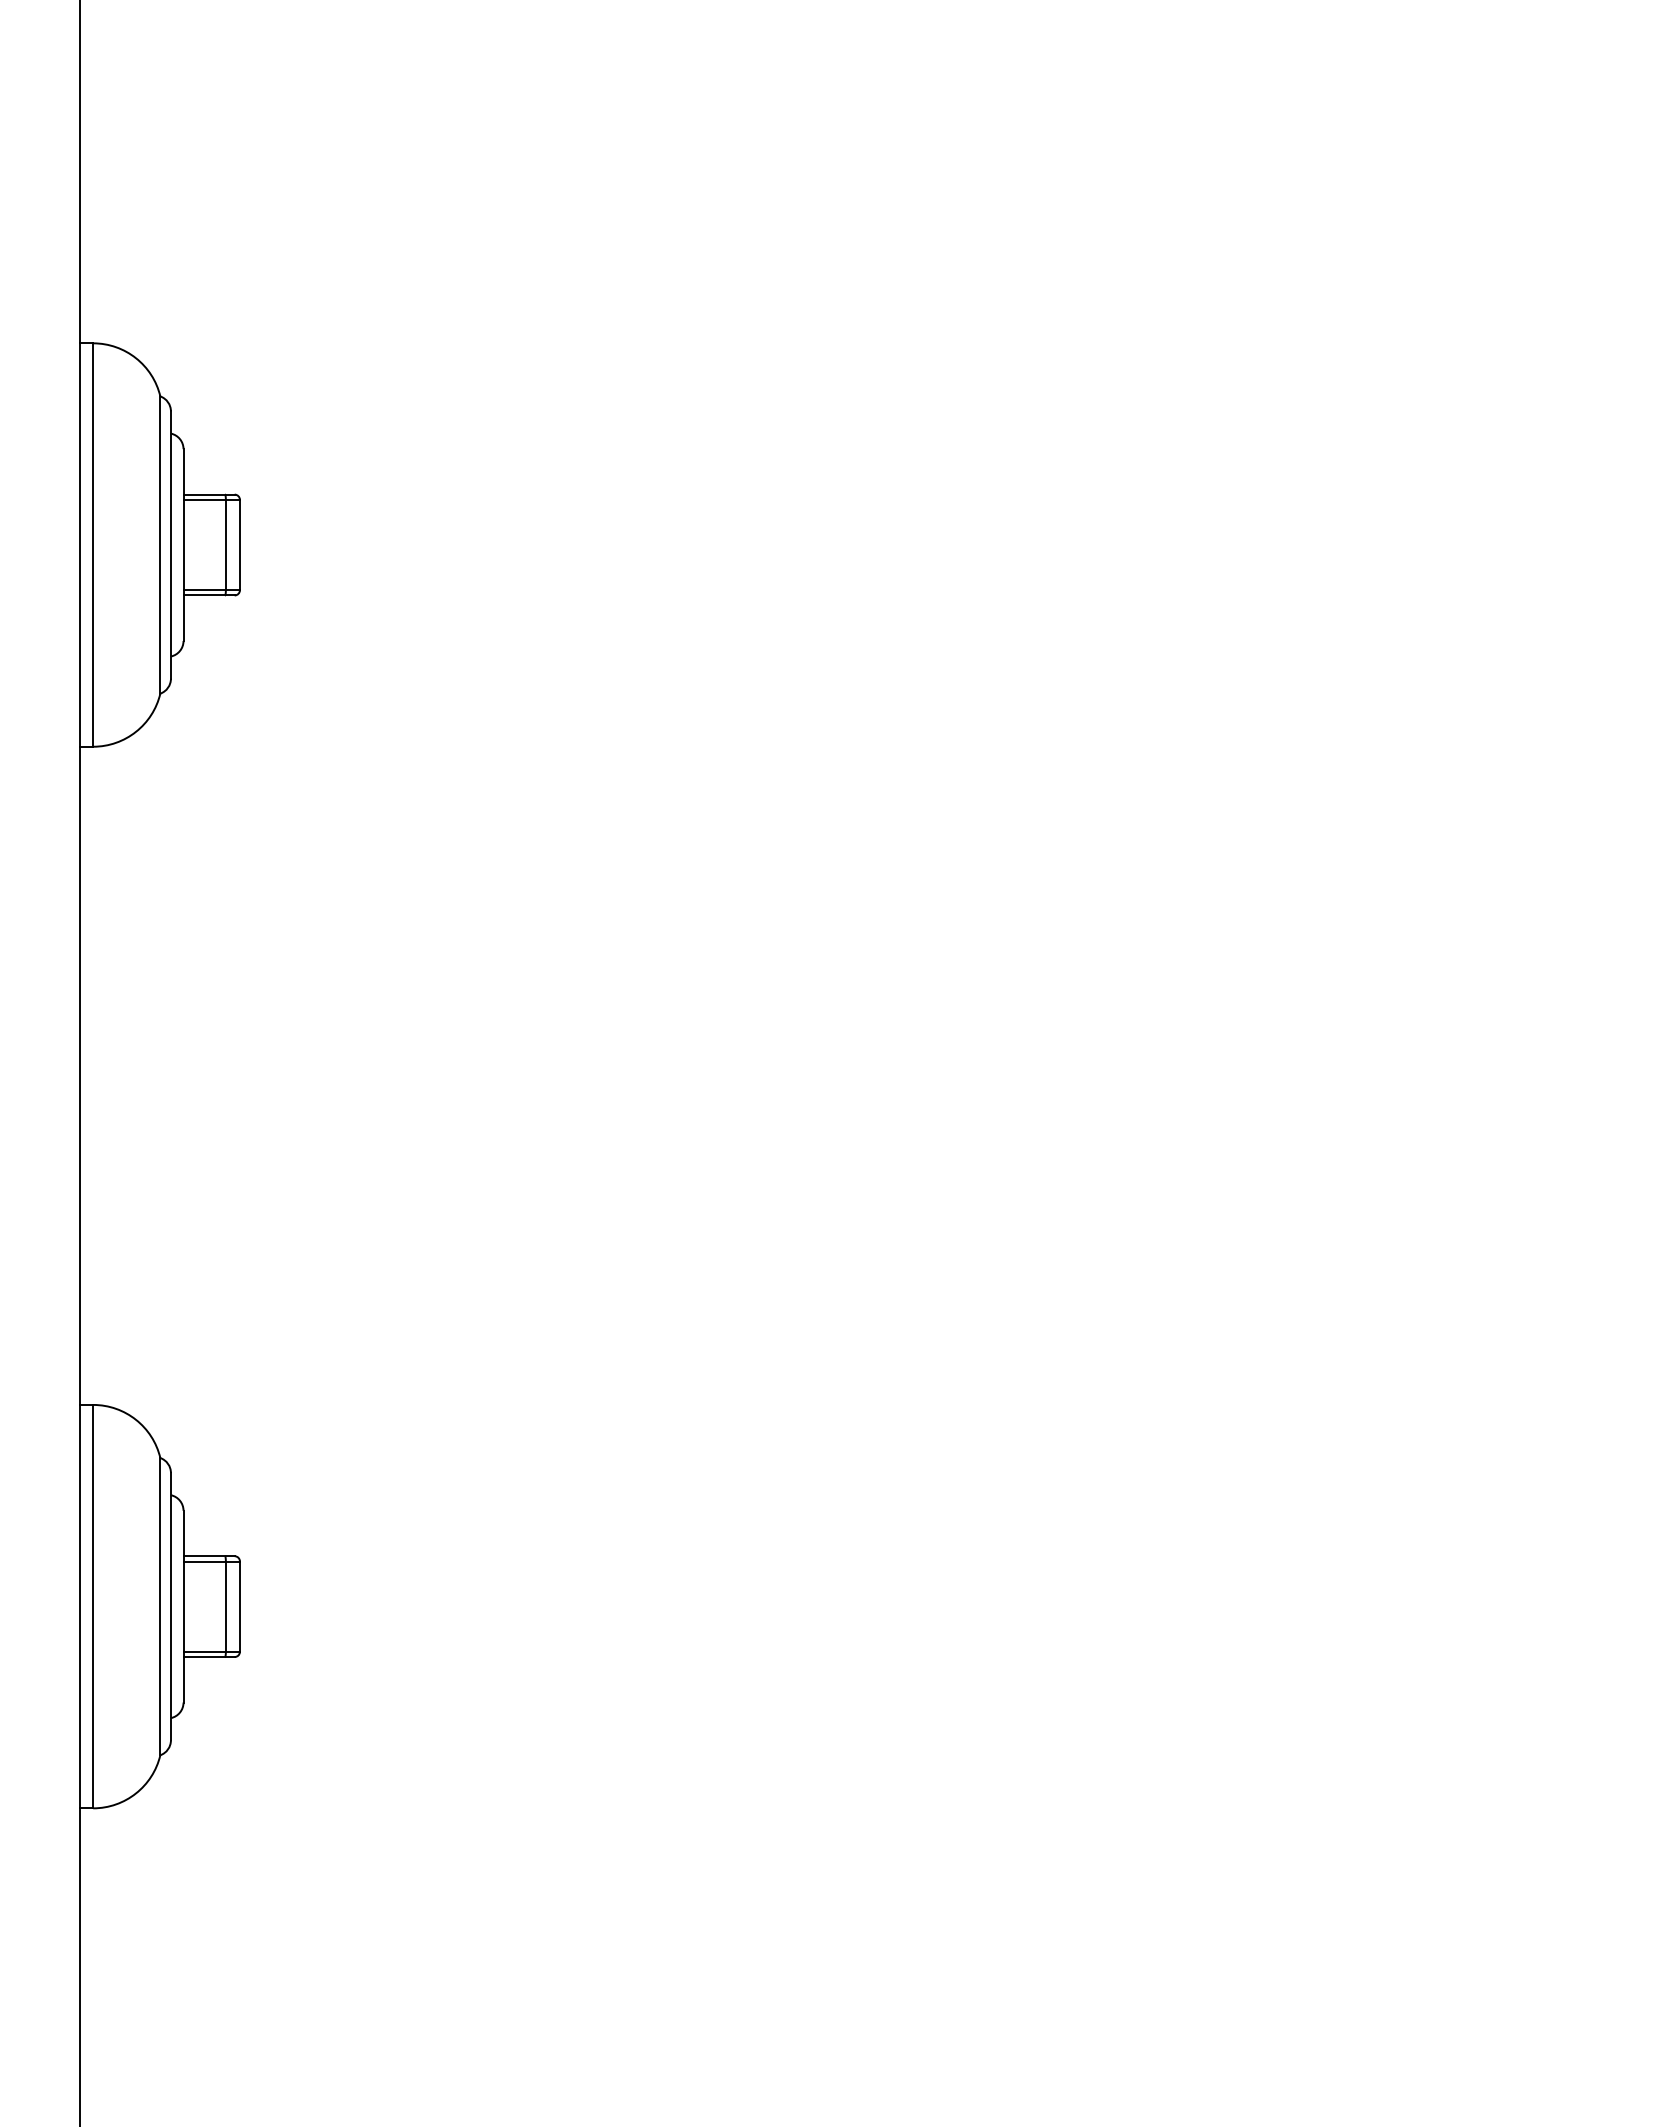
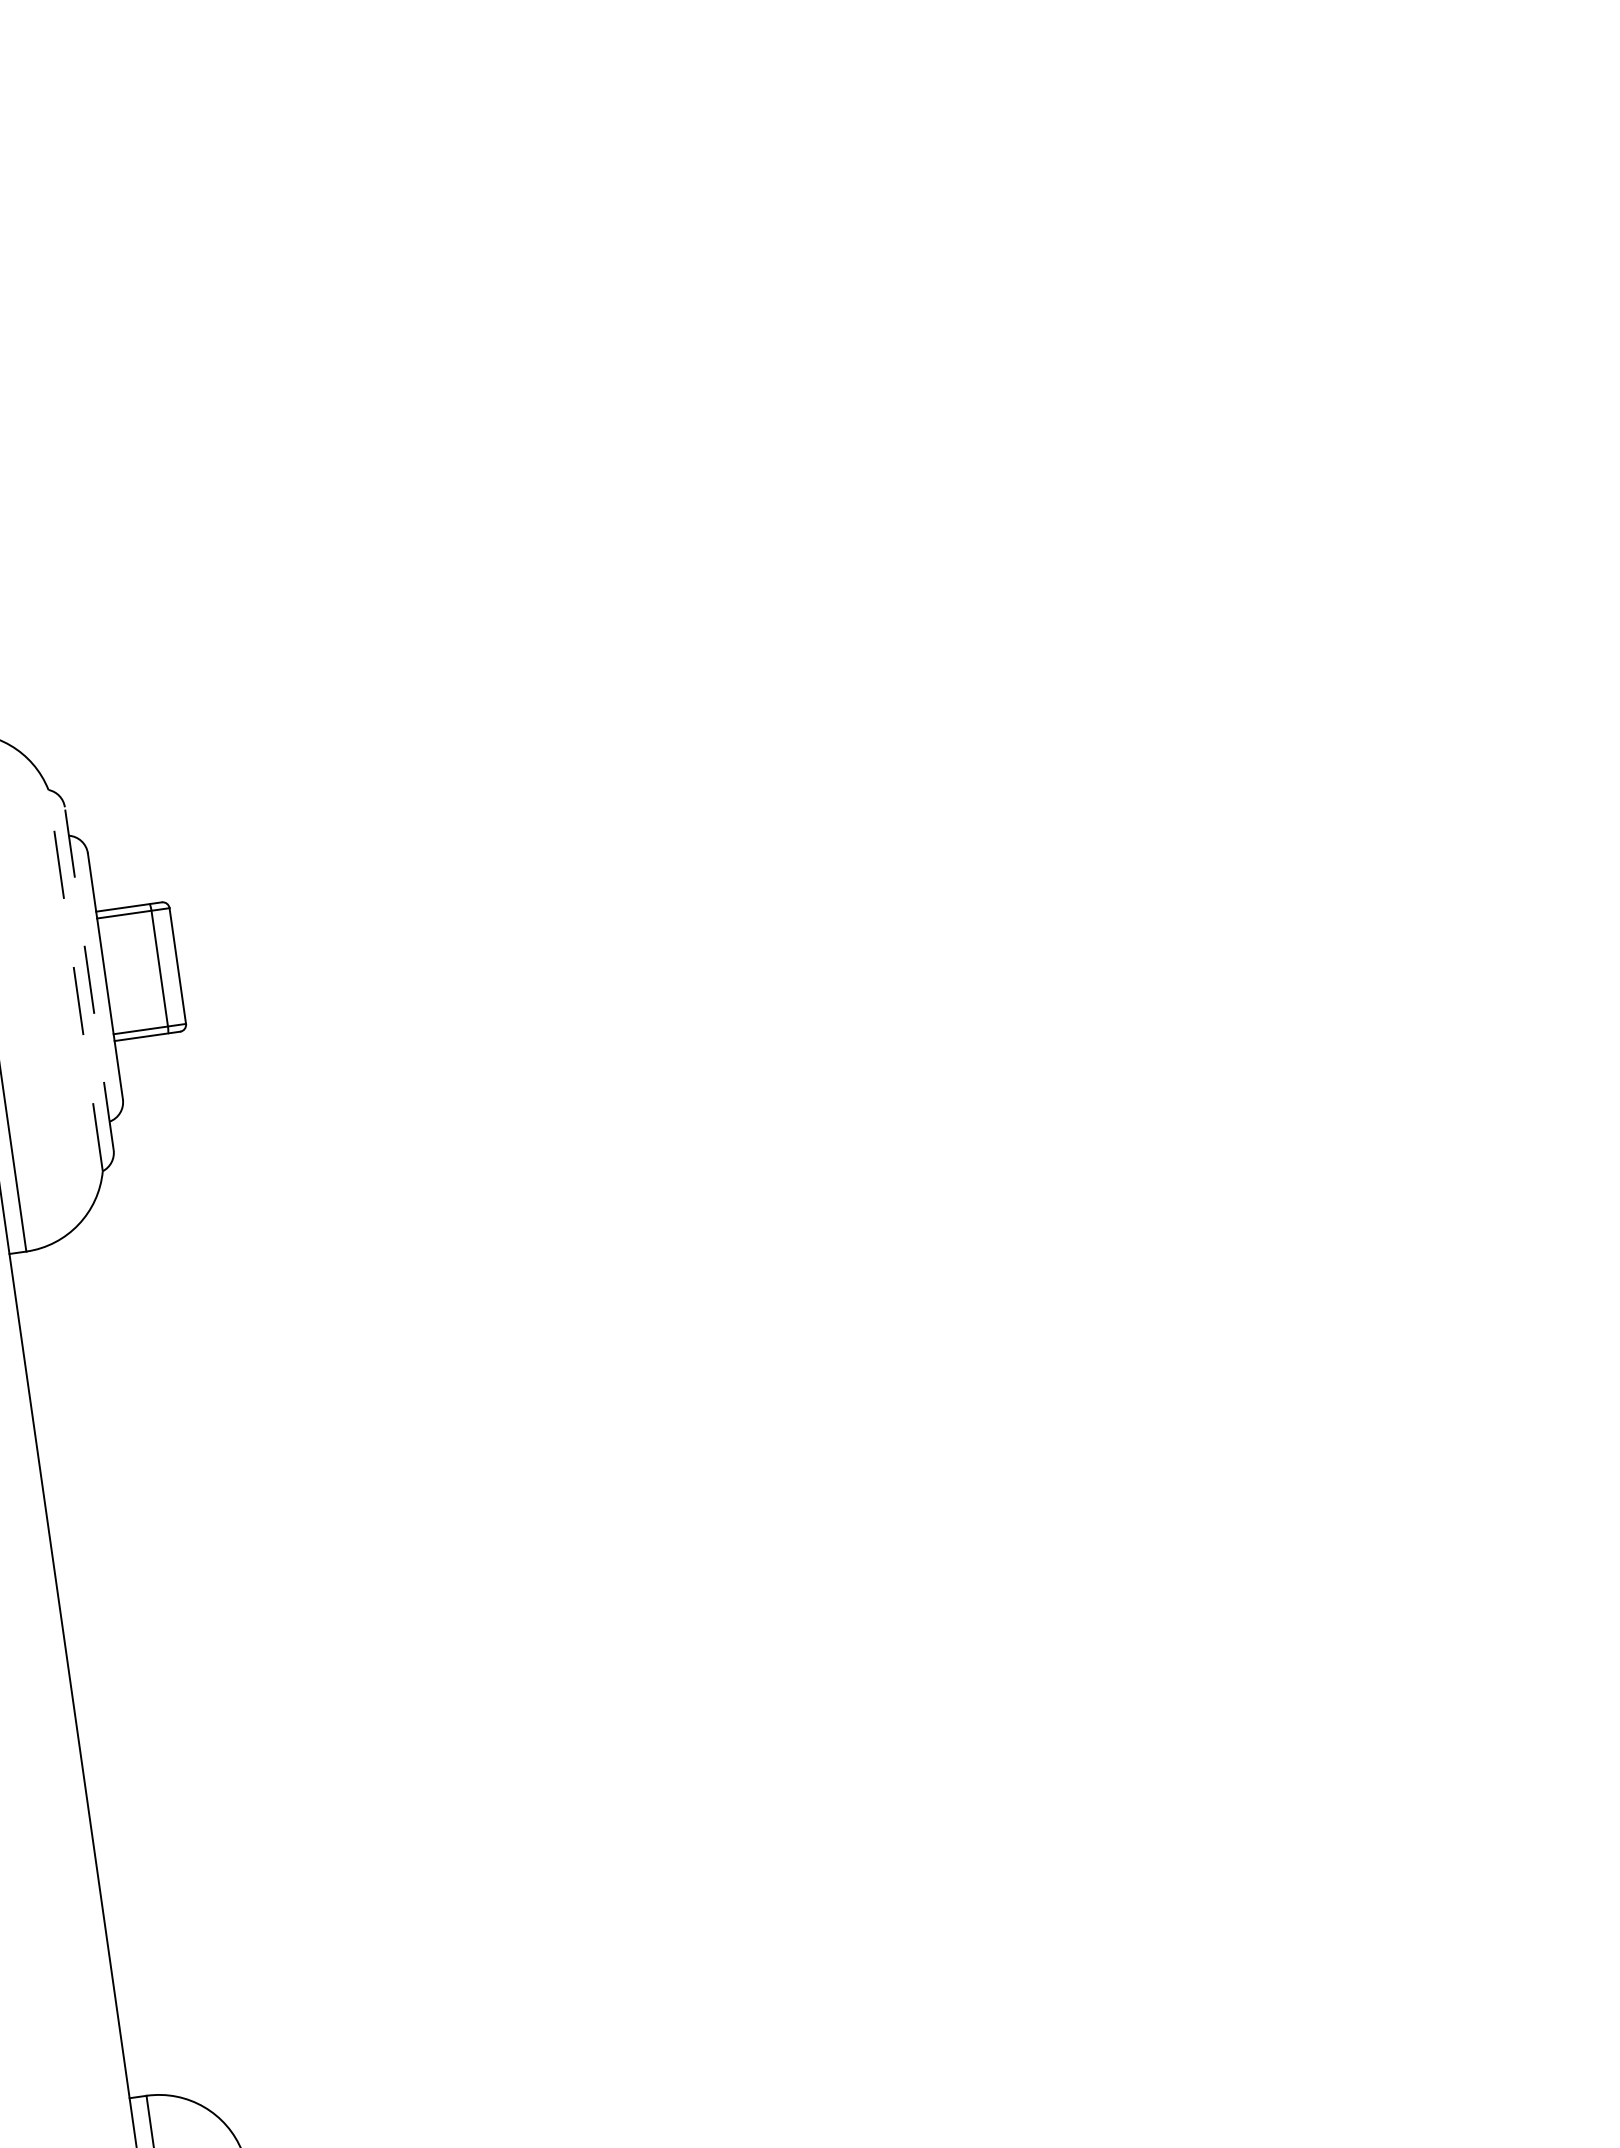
line: (160, 545) -> (75, 981), solid -> dashed
line: (170, 545) -> (88, 979), solid -> dashed

